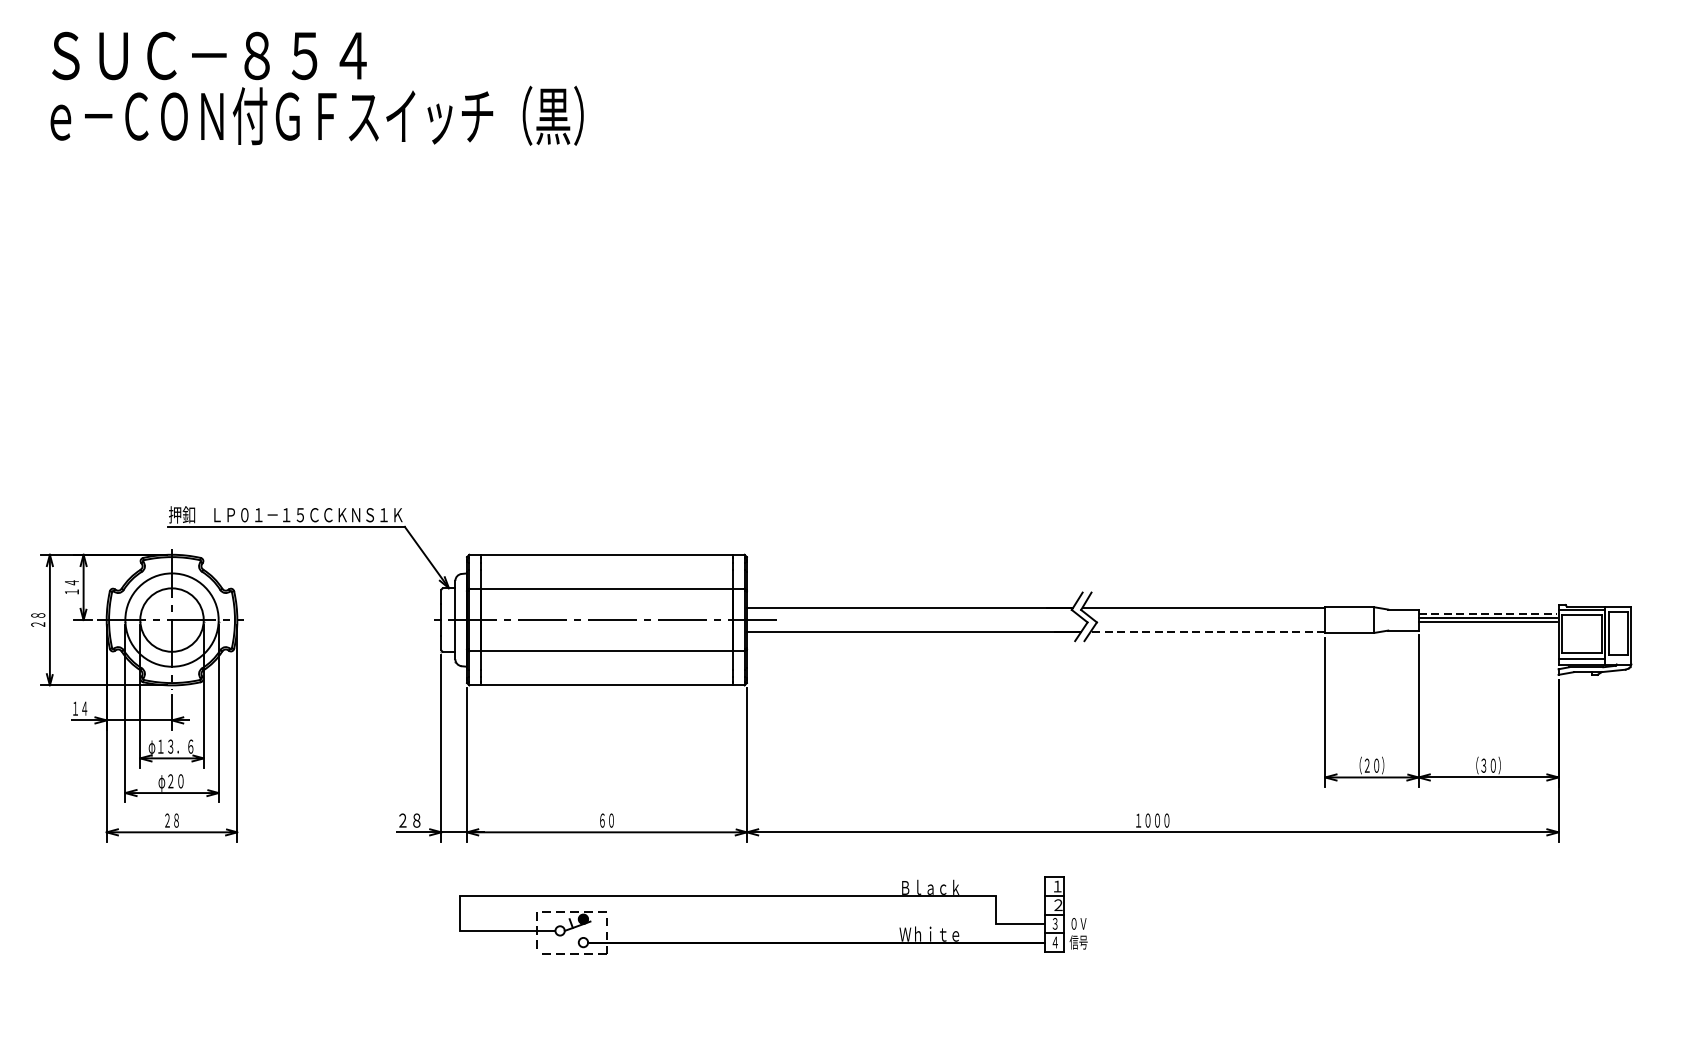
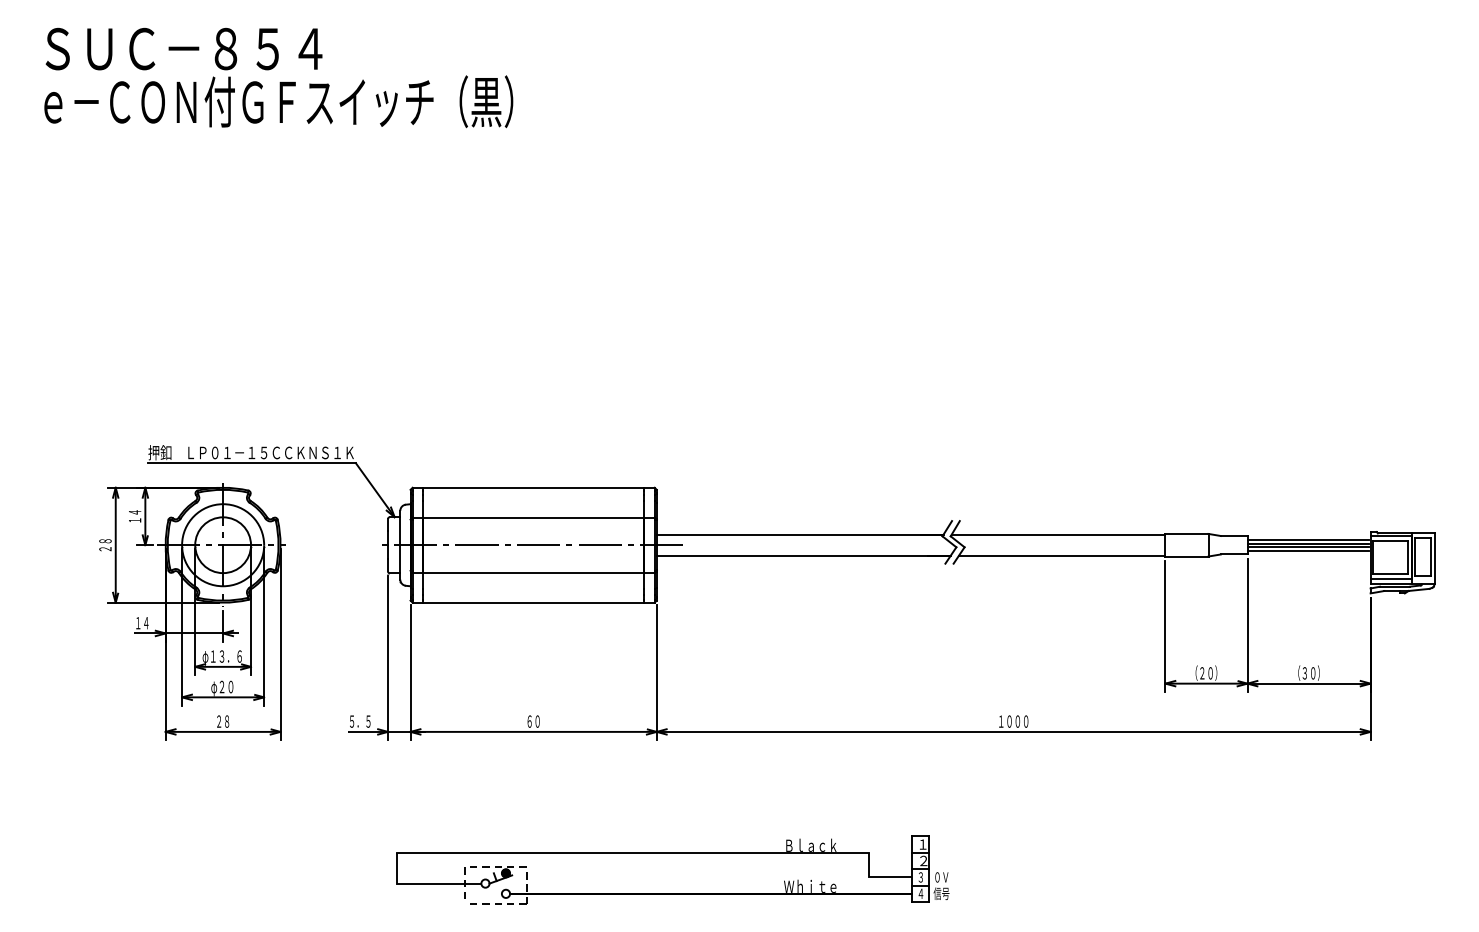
line: (1487, 613) -> (1308, 539), dashed -> solid
line: (1486, 626) -> (1307, 550), added
line: (1208, 631) -> (1062, 555), dashed -> solid
part: (137, 695) -> (192, 611), moved
text: (410, 820) -> (360, 721), ２８ -> ５．５
part: (772, 896) -> (672, 853), moved

